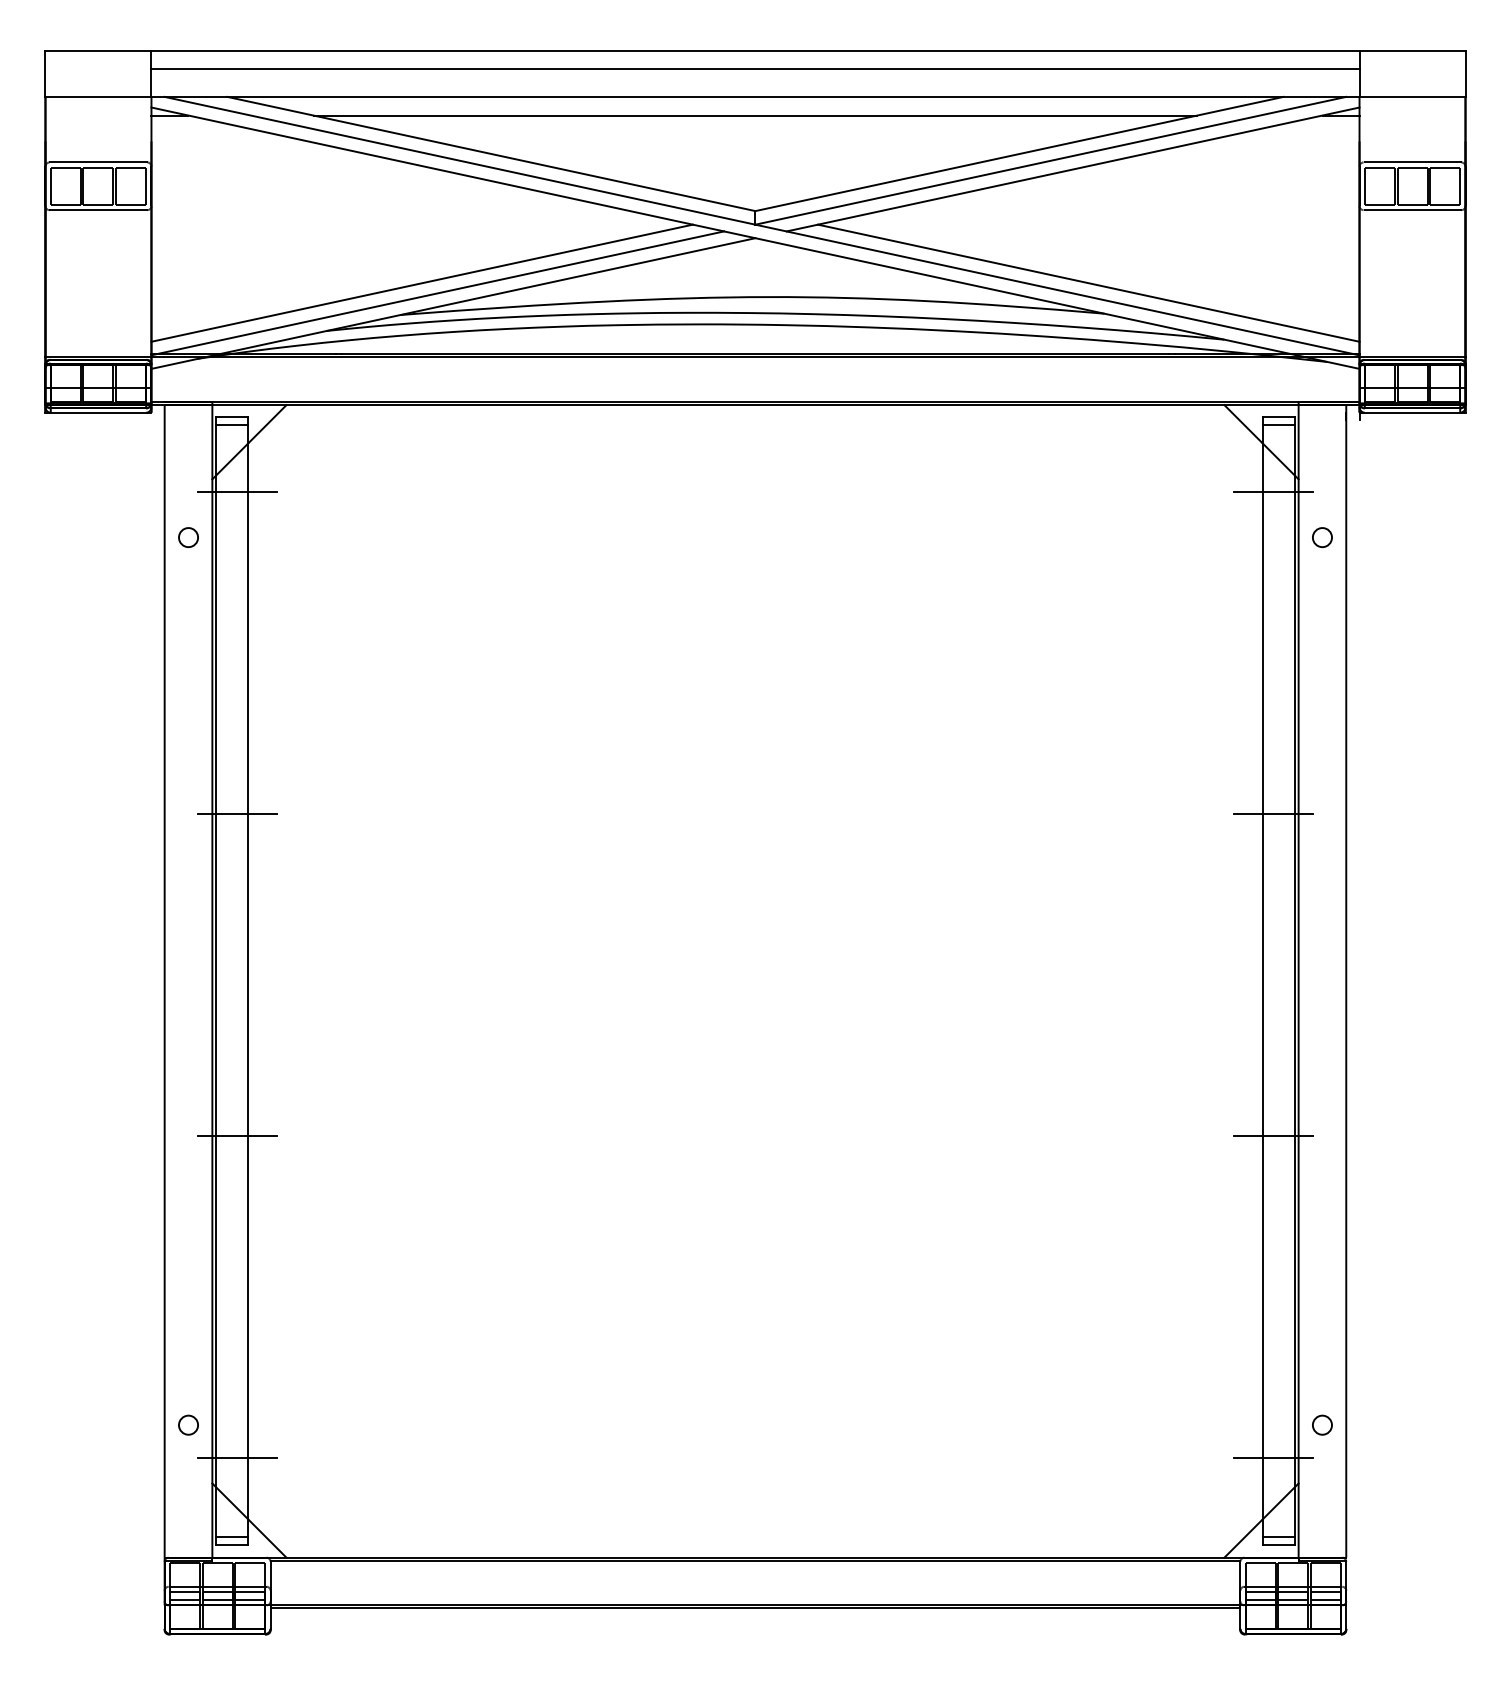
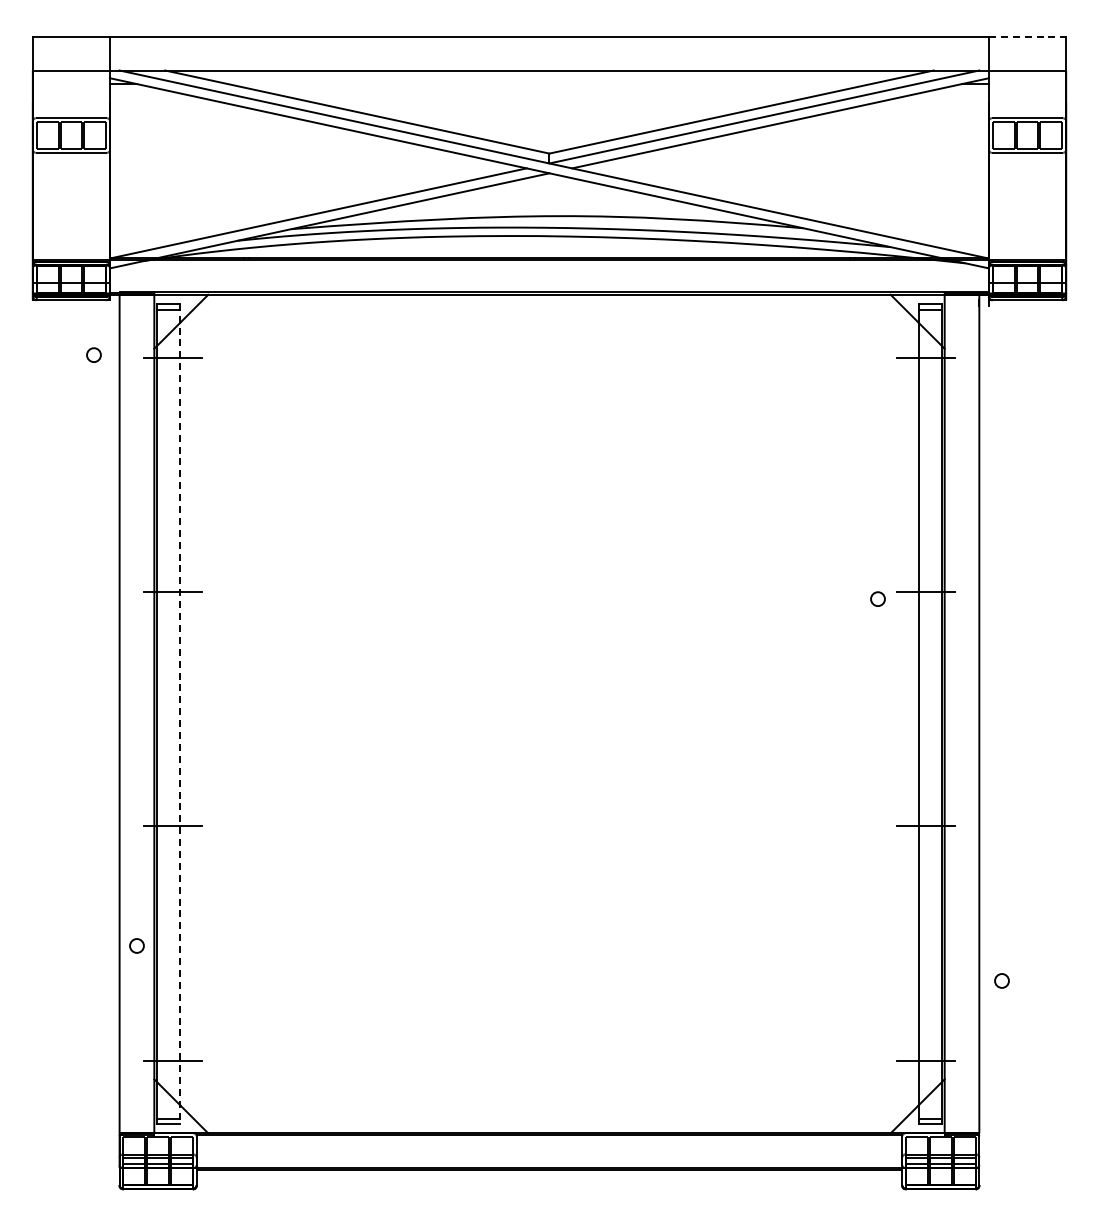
line: (1412, 50) -> (1027, 36), solid -> dashed
line: (755, 69) -> (549, 50), removed
line: (755, 116) -> (549, 84), removed
line: (421, 282) -> (306, 205), removed
line: (1088, 282) -> (791, 205), removed
circle: (187, 536) -> (93, 354), moved
circle: (1321, 536) -> (877, 598), moved
line: (248, 982) -> (180, 714), solid -> dashed
circle: (187, 1424) -> (136, 945), moved
circle: (1321, 1424) -> (1001, 980), moved

